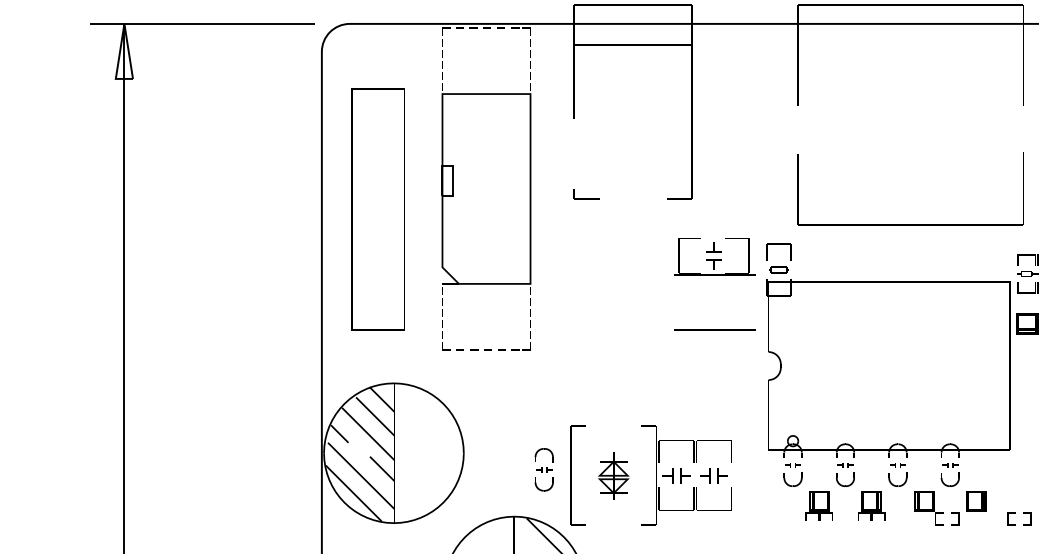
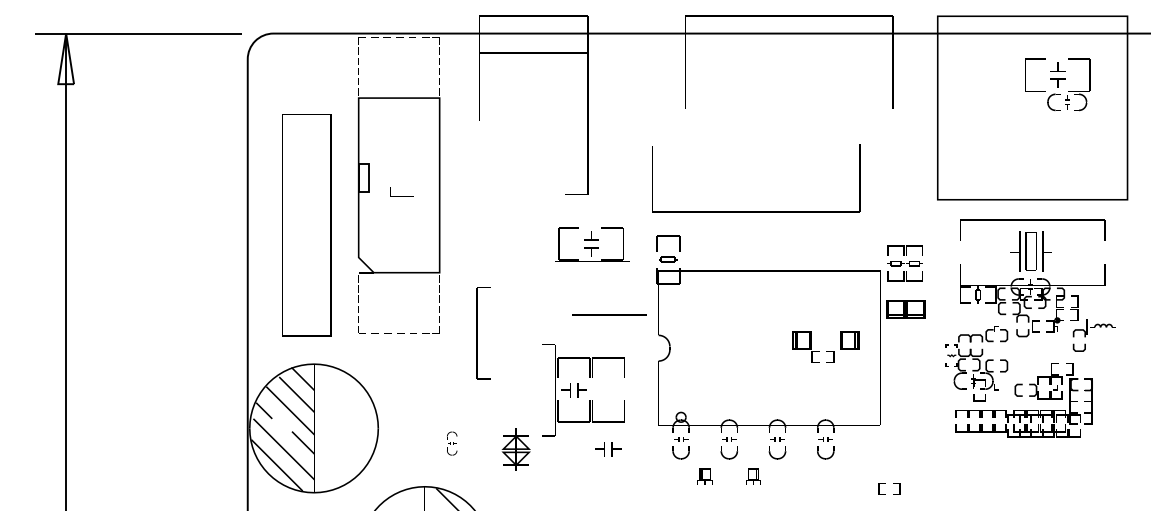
part: (585, 193) -> (401, 191), moved
part: (378, 209) -> (306, 225), moved
part: (910, 224) -> (756, 211), moved
part: (715, 256) -> (592, 244), moved
part: (543, 469) -> (451, 443), size x0.6
part: (578, 476) -> (483, 333), moved
part: (686, 476) -> (583, 390), moved
part: (818, 505) -> (704, 476), size x0.6
part: (871, 505) -> (753, 476), size x0.6
part: (950, 507) -> (825, 346), moved

